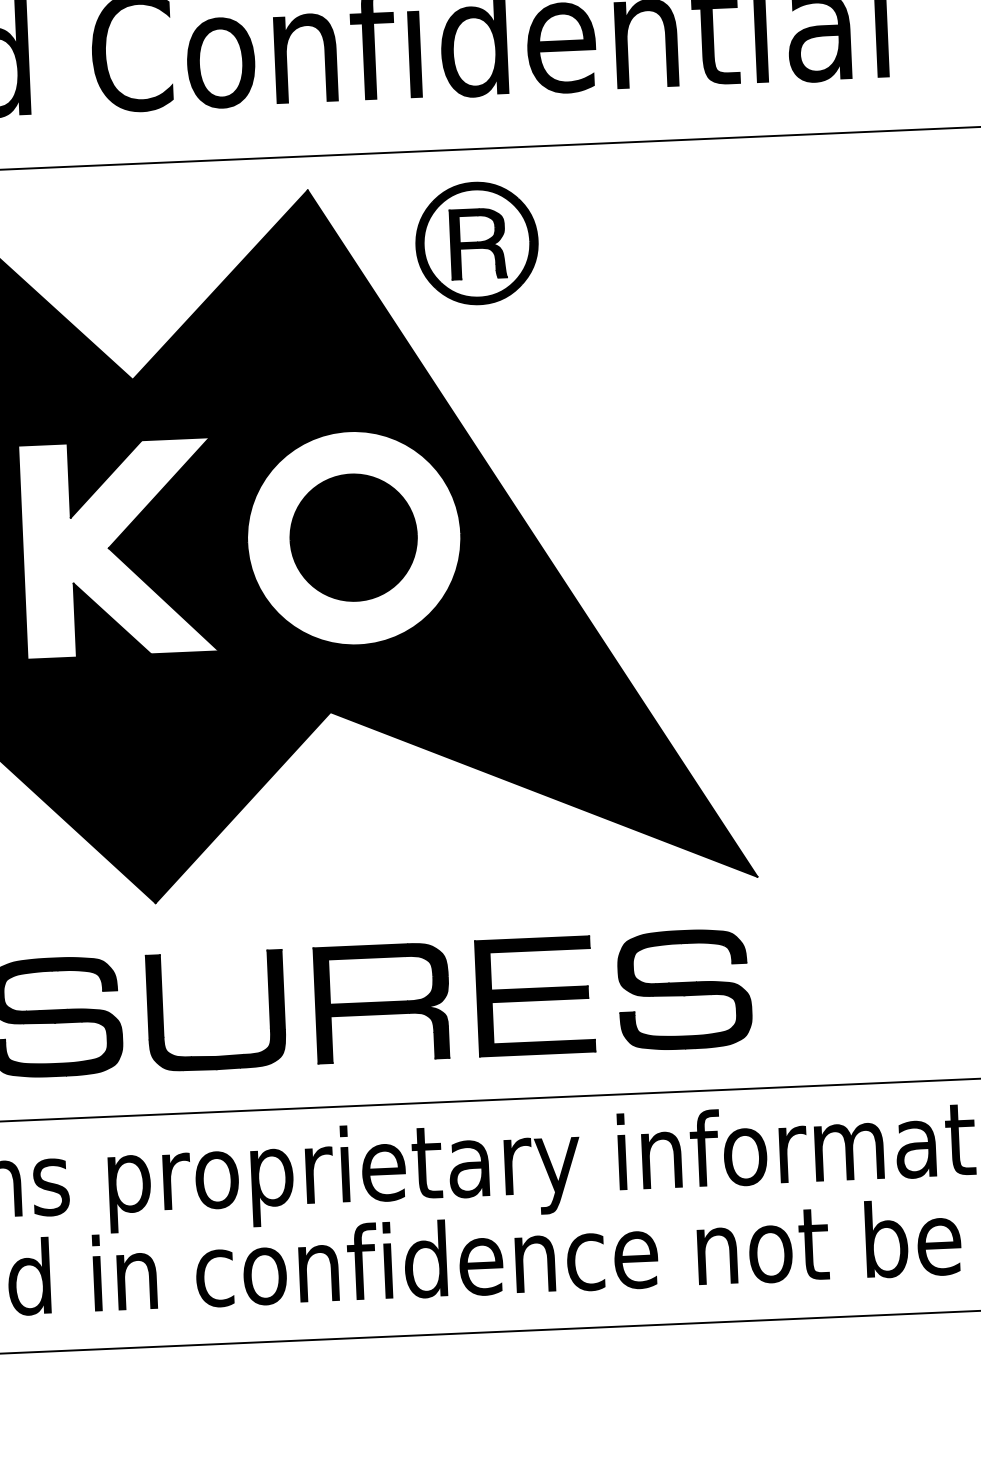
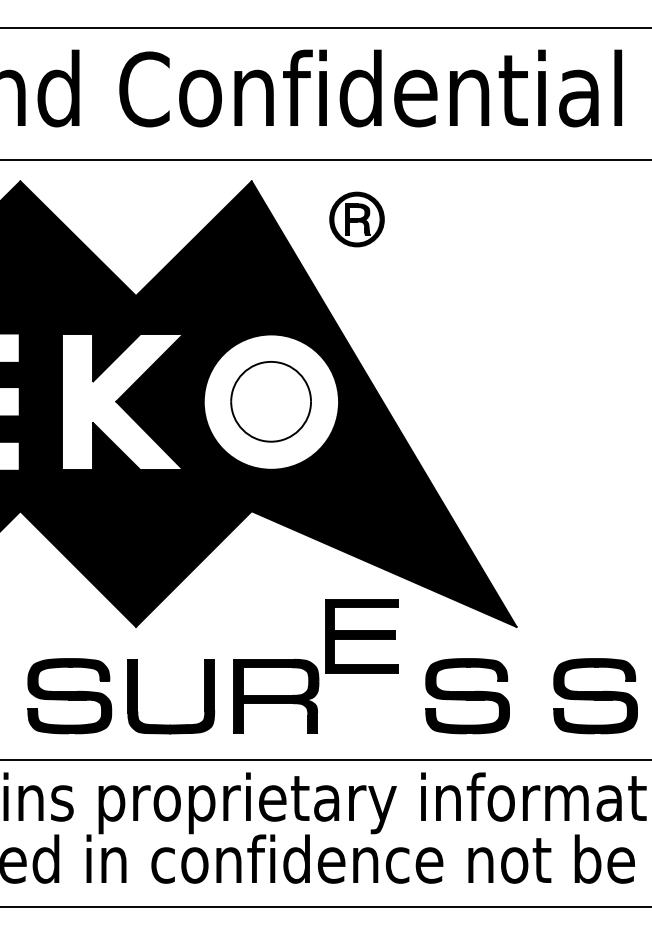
part: (476, 243) -> (356, 219), size x0.7
fill: (354, 537) -> (271, 401), removed
part: (887, 981) -> (595, 696), added
part: (534, 996) -> (361, 636), moved

